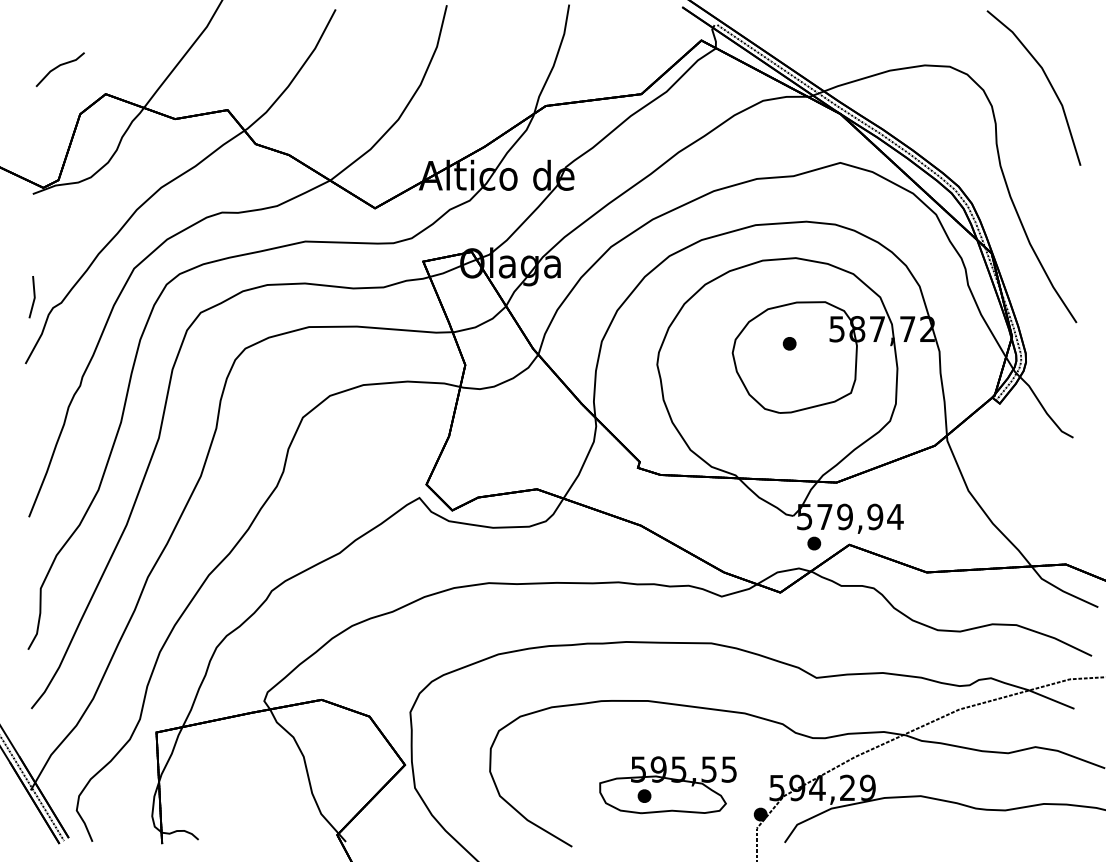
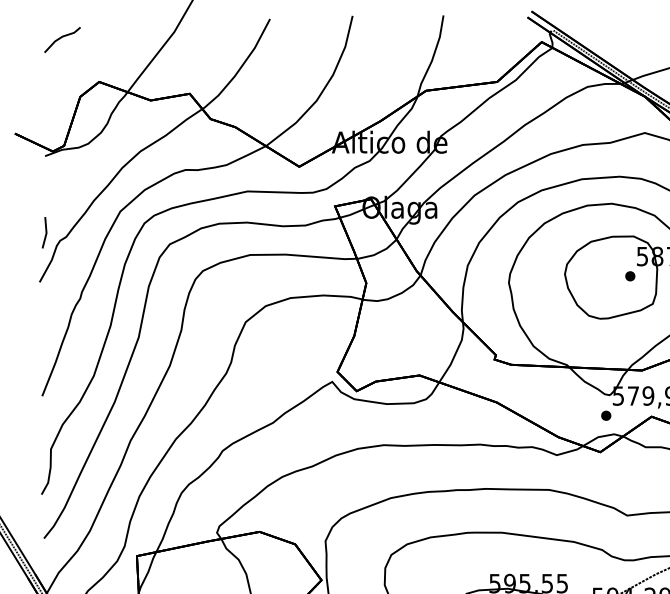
line: (58, 67) -> (61, 38), moved
part: (789, 343) -> (630, 276), moved
part: (814, 543) -> (606, 415), moved

